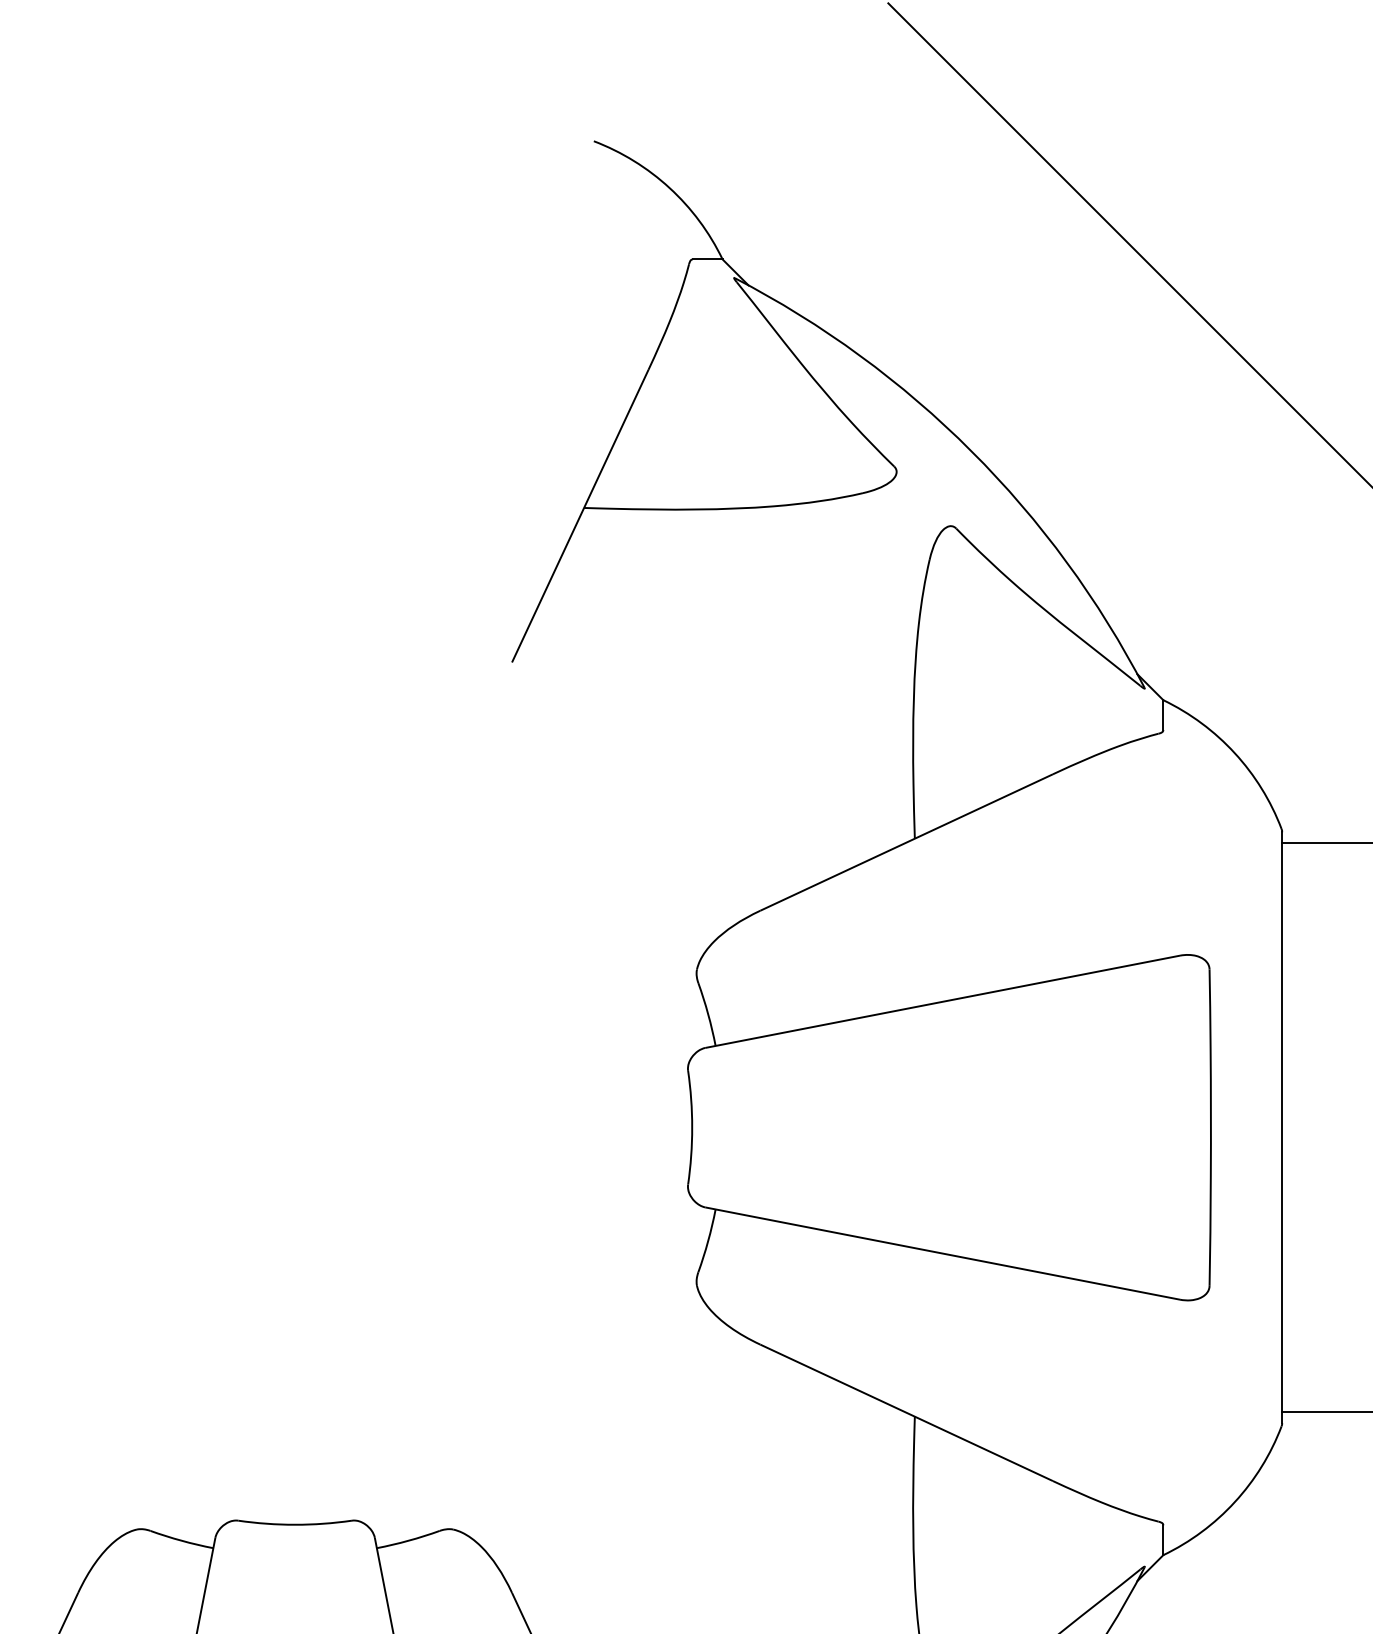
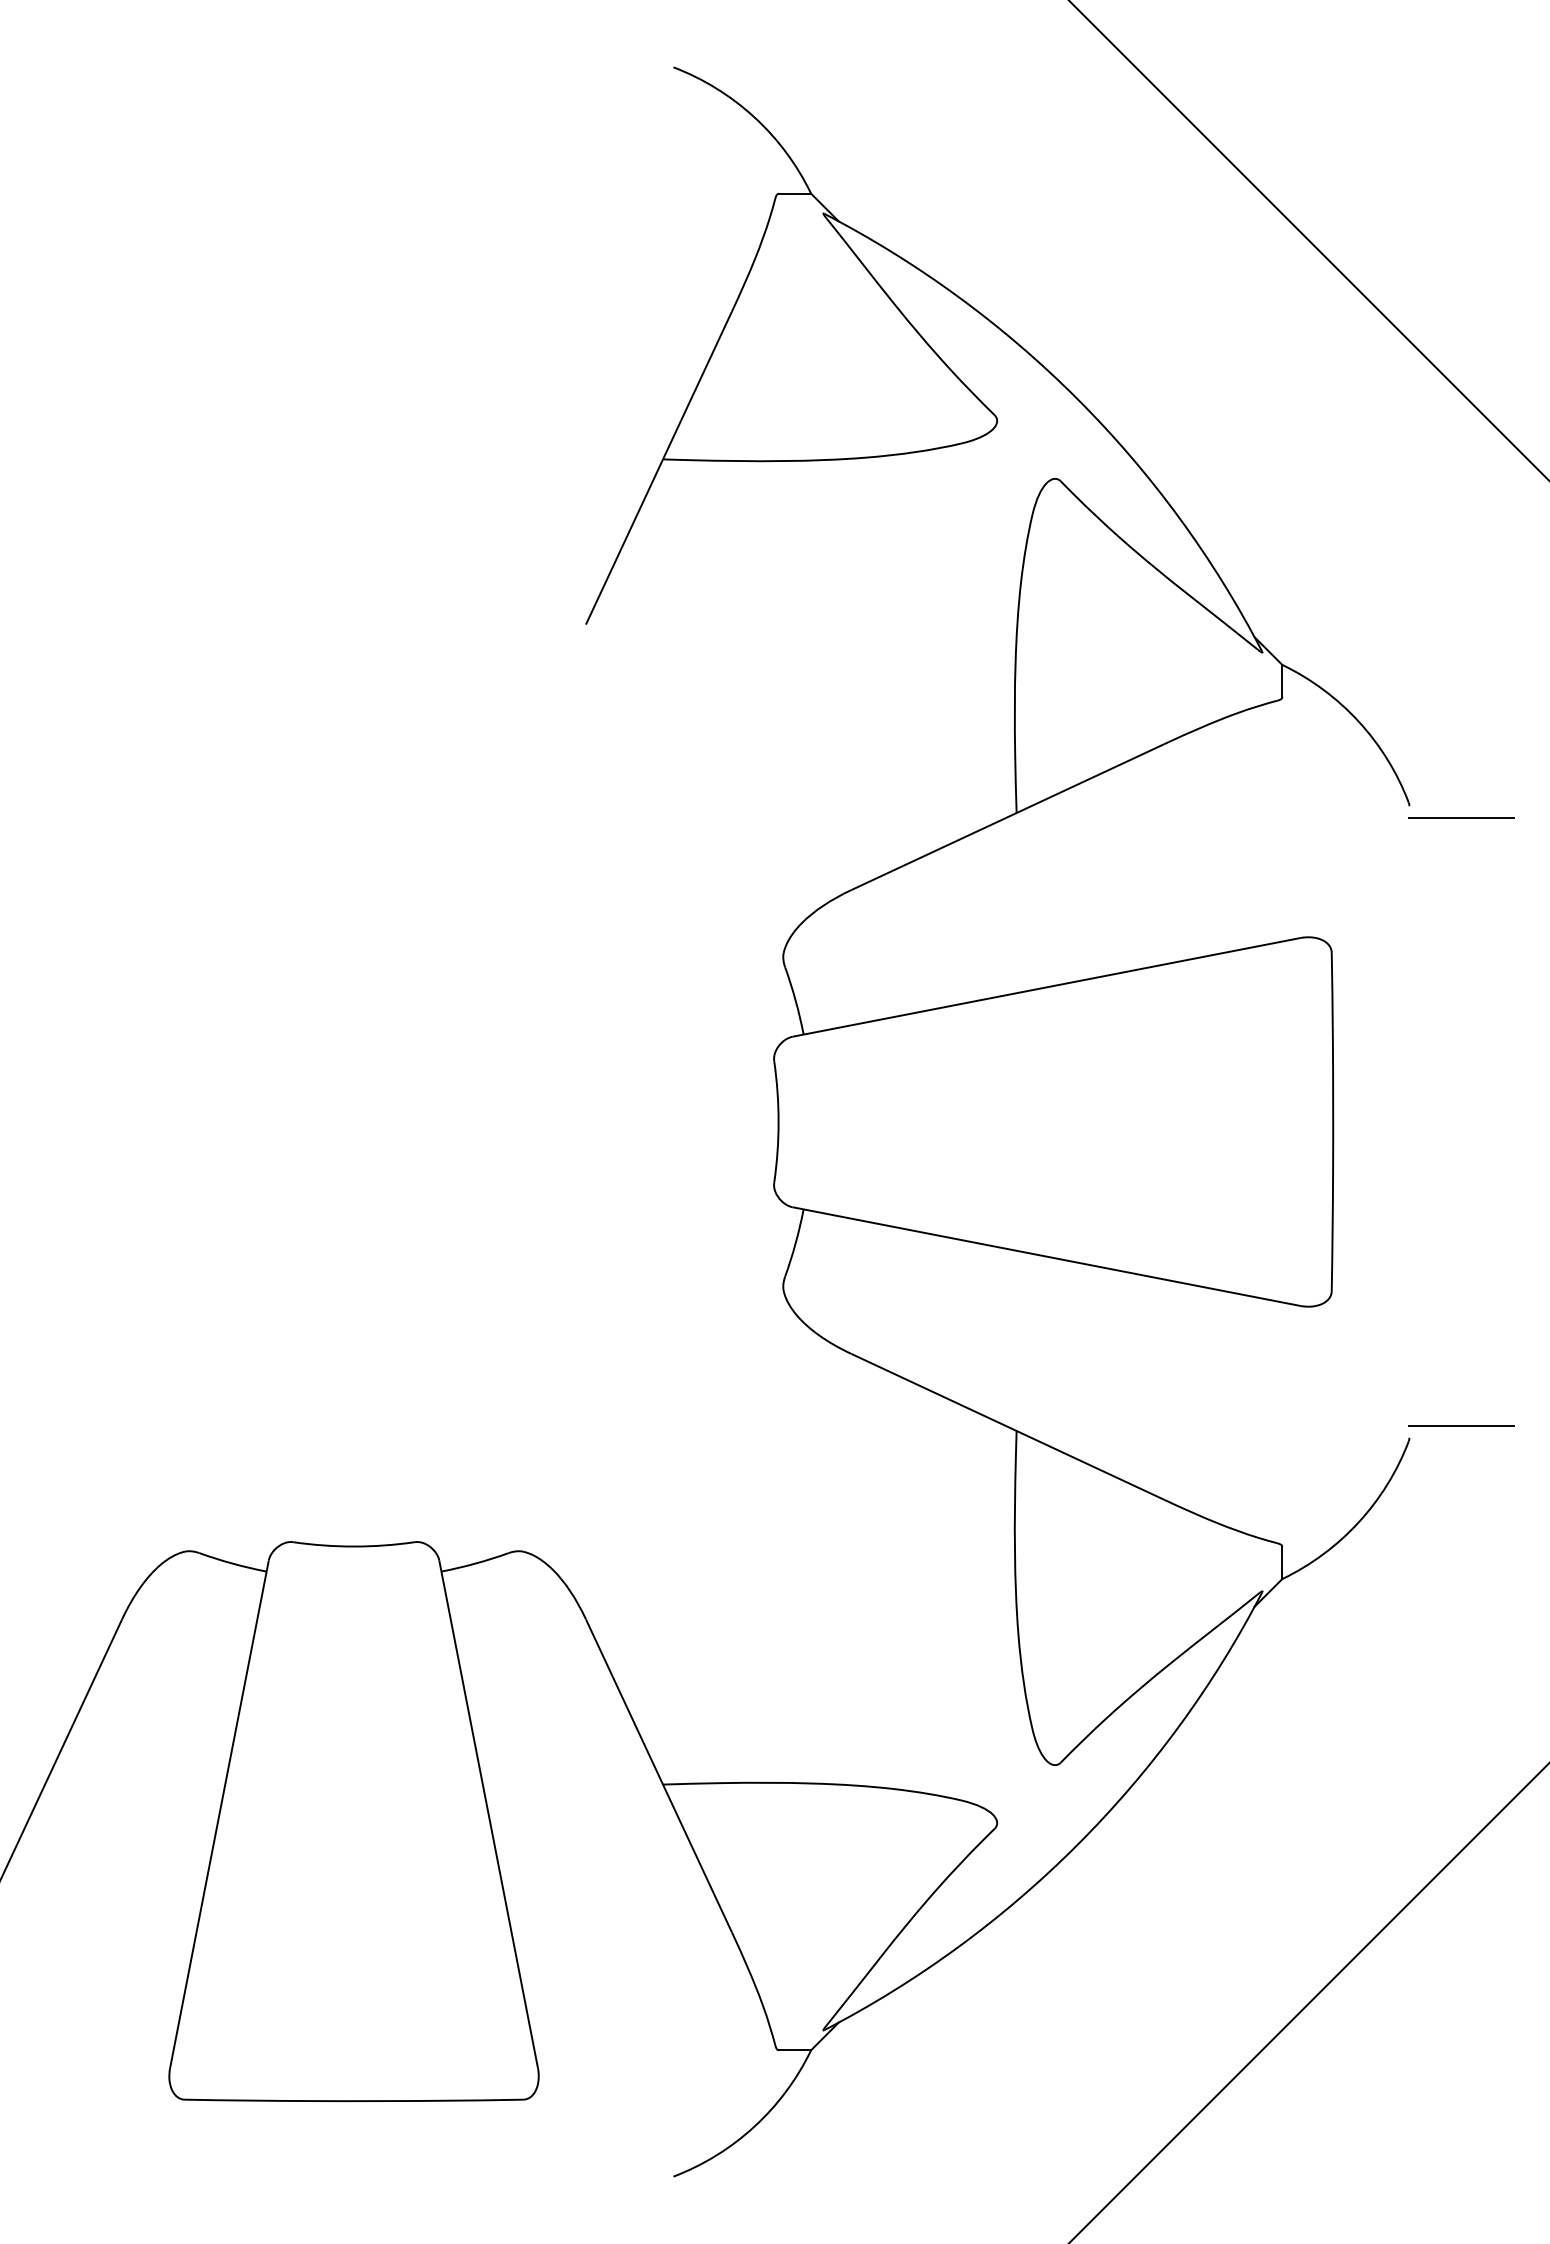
line: (1282, 1127) -> (1409, 1121), removed

